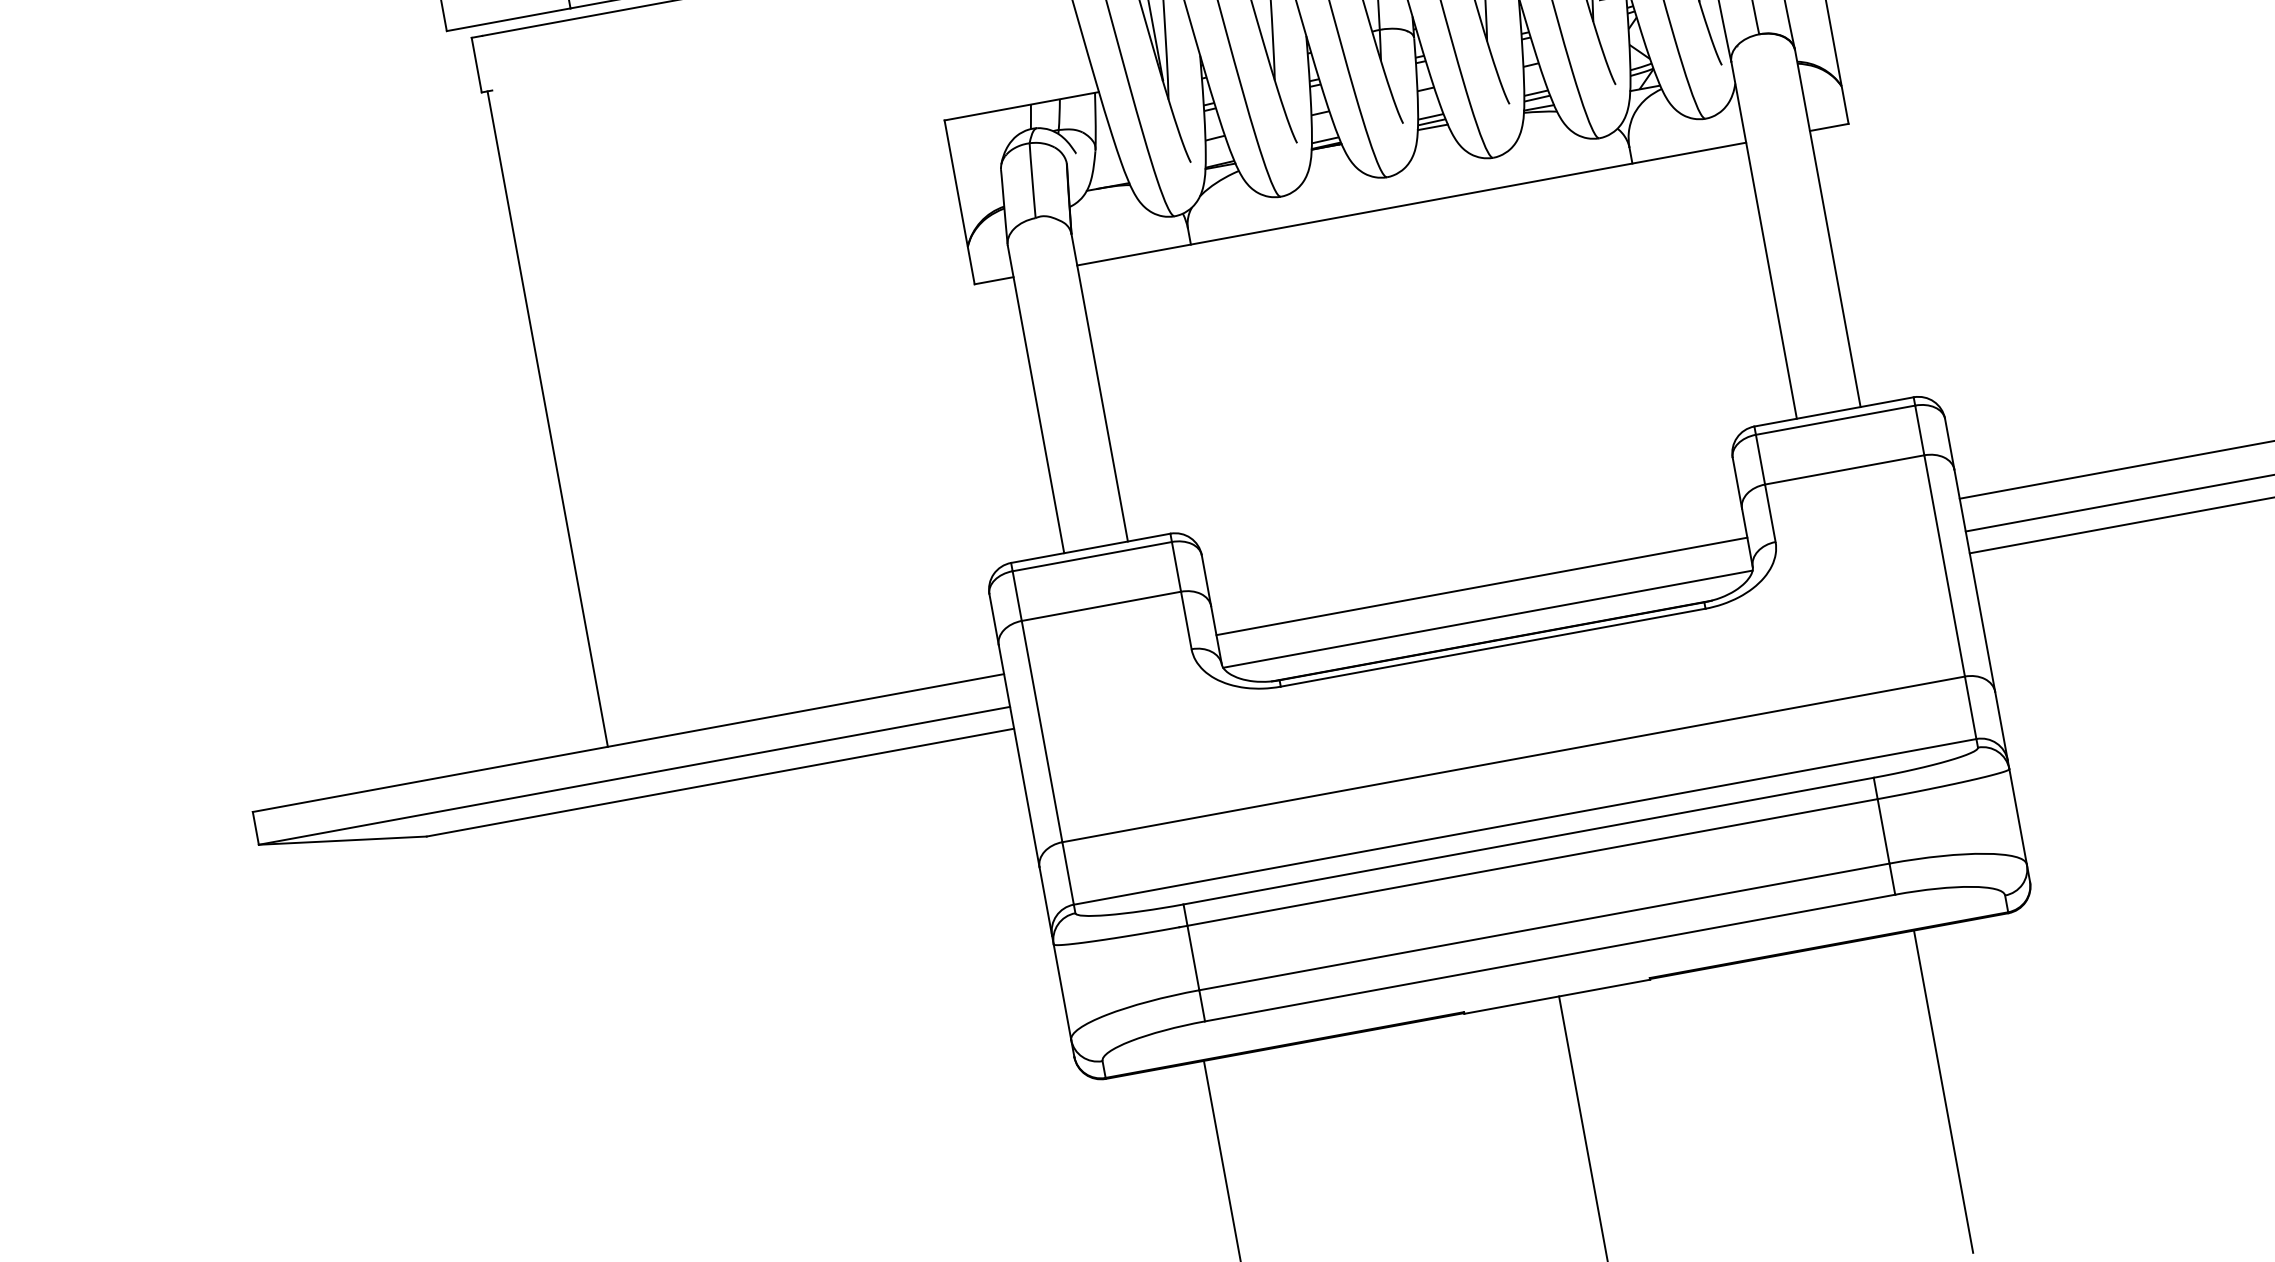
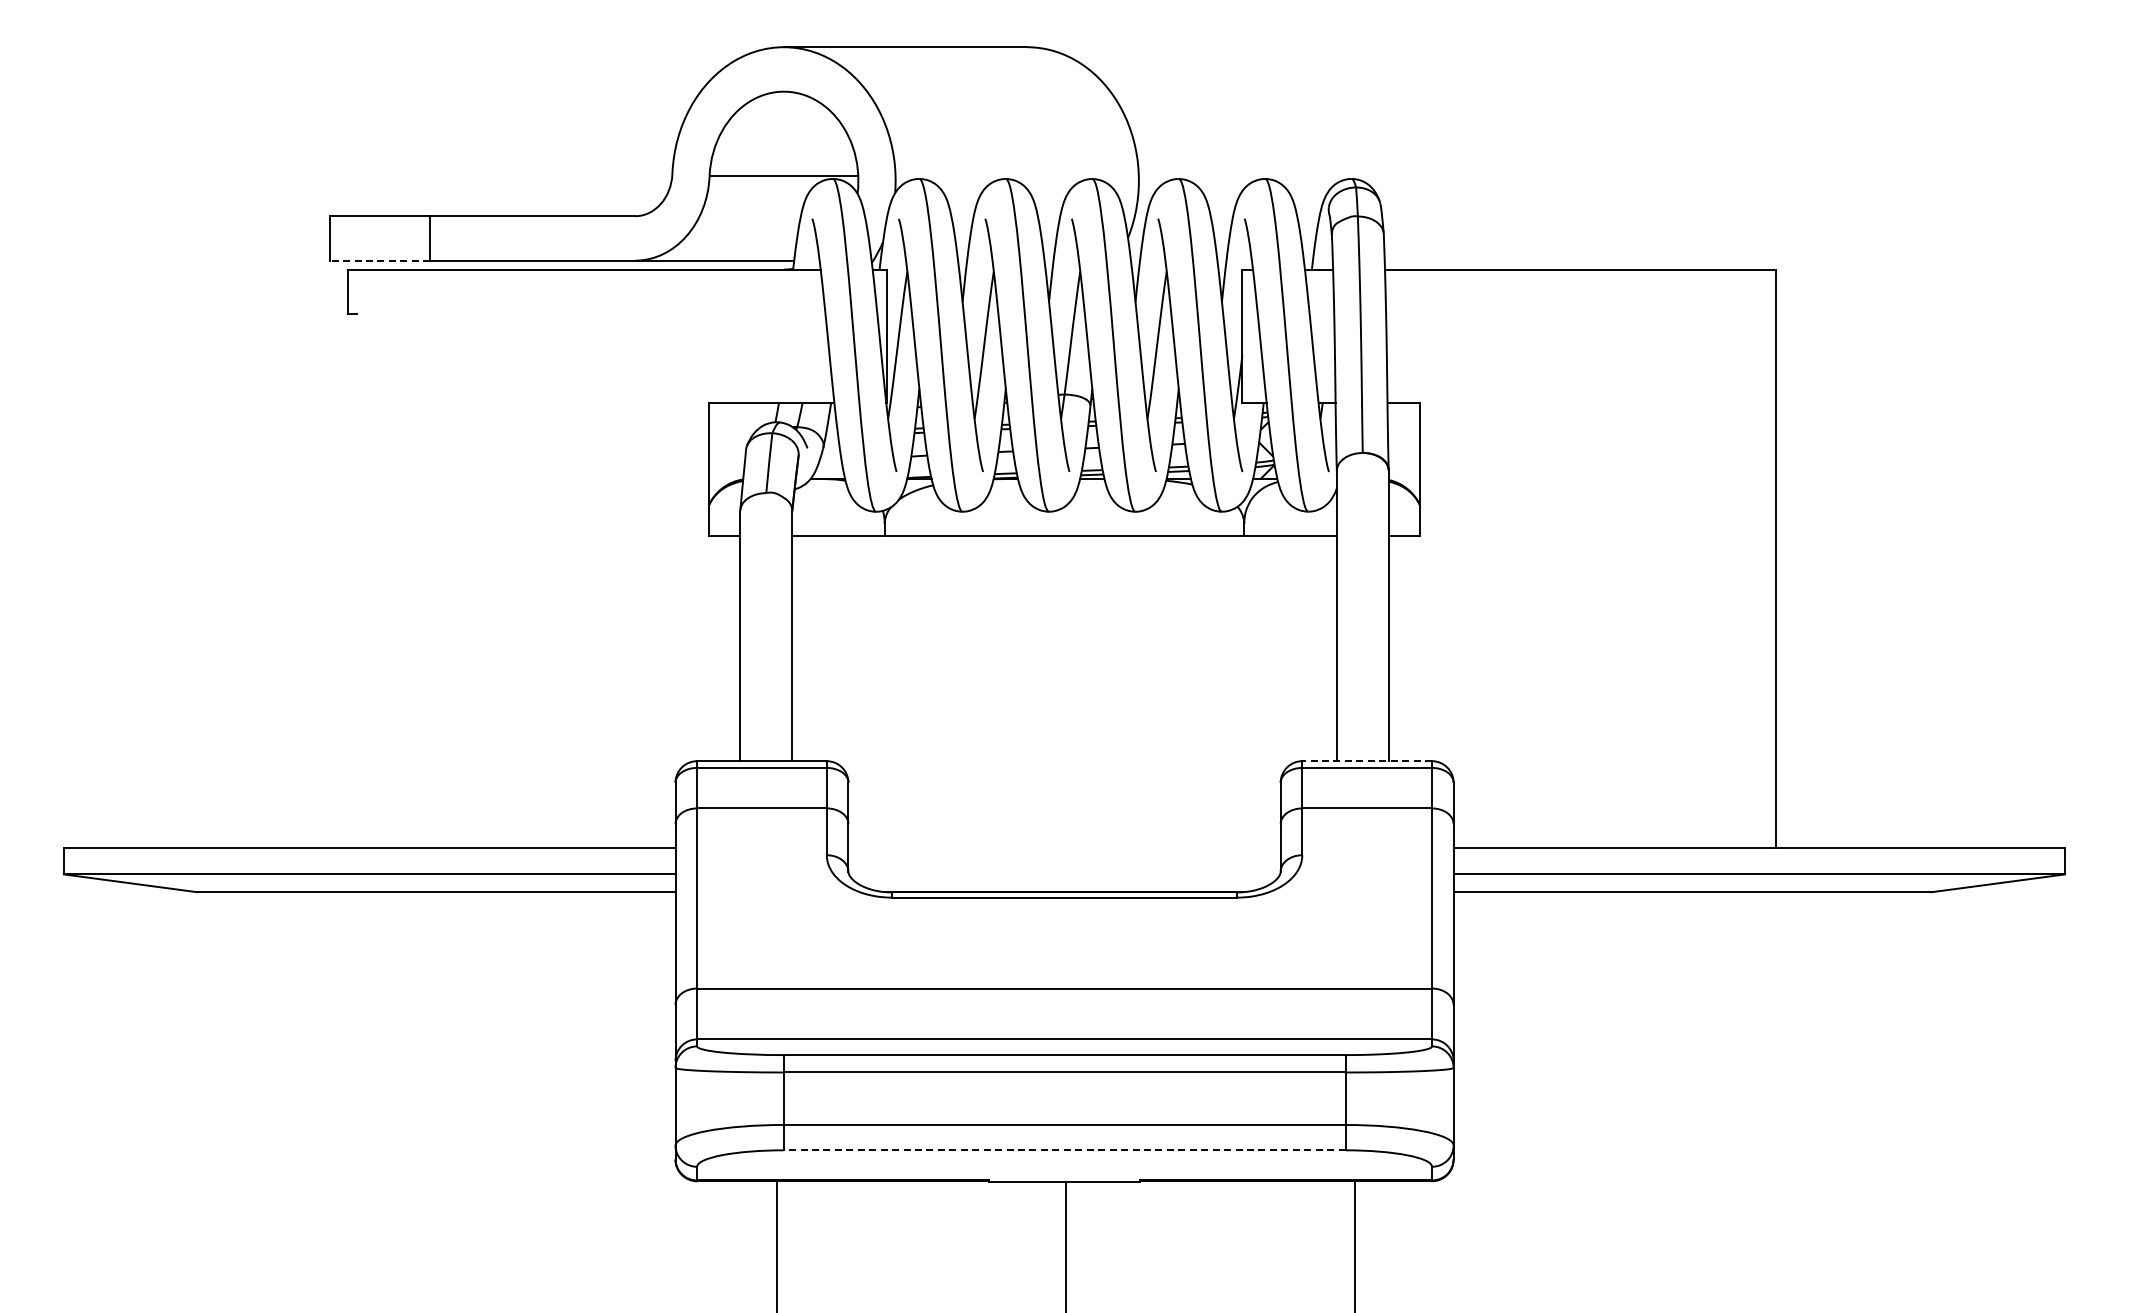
line: (508, 19) -> (379, 260), solid -> dashed
line: (1834, 412) -> (1367, 761), solid -> dashed
line: (547, 418) -> (352, 580), removed
line: (1481, 586) -> (1064, 847), removed
line: (1487, 619) -> (1064, 874), removed
line: (1550, 958) -> (1064, 1150), solid -> dashed

